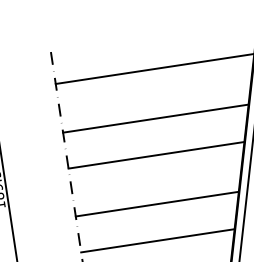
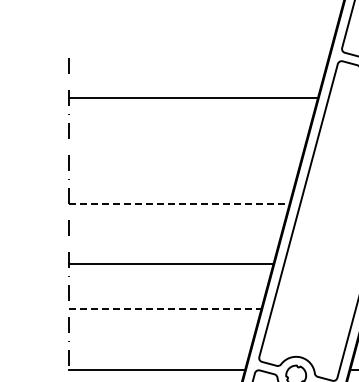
line: (155, 118) -> (185, 158), removed
line: (156, 154) -> (179, 203), solid -> dashed
line: (158, 241) -> (165, 309), solid -> dashed

